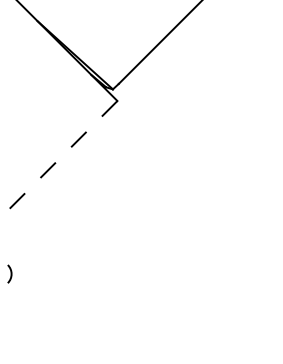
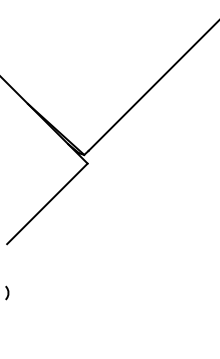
line: (63, 154) -> (47, 203), dashed -> solid

